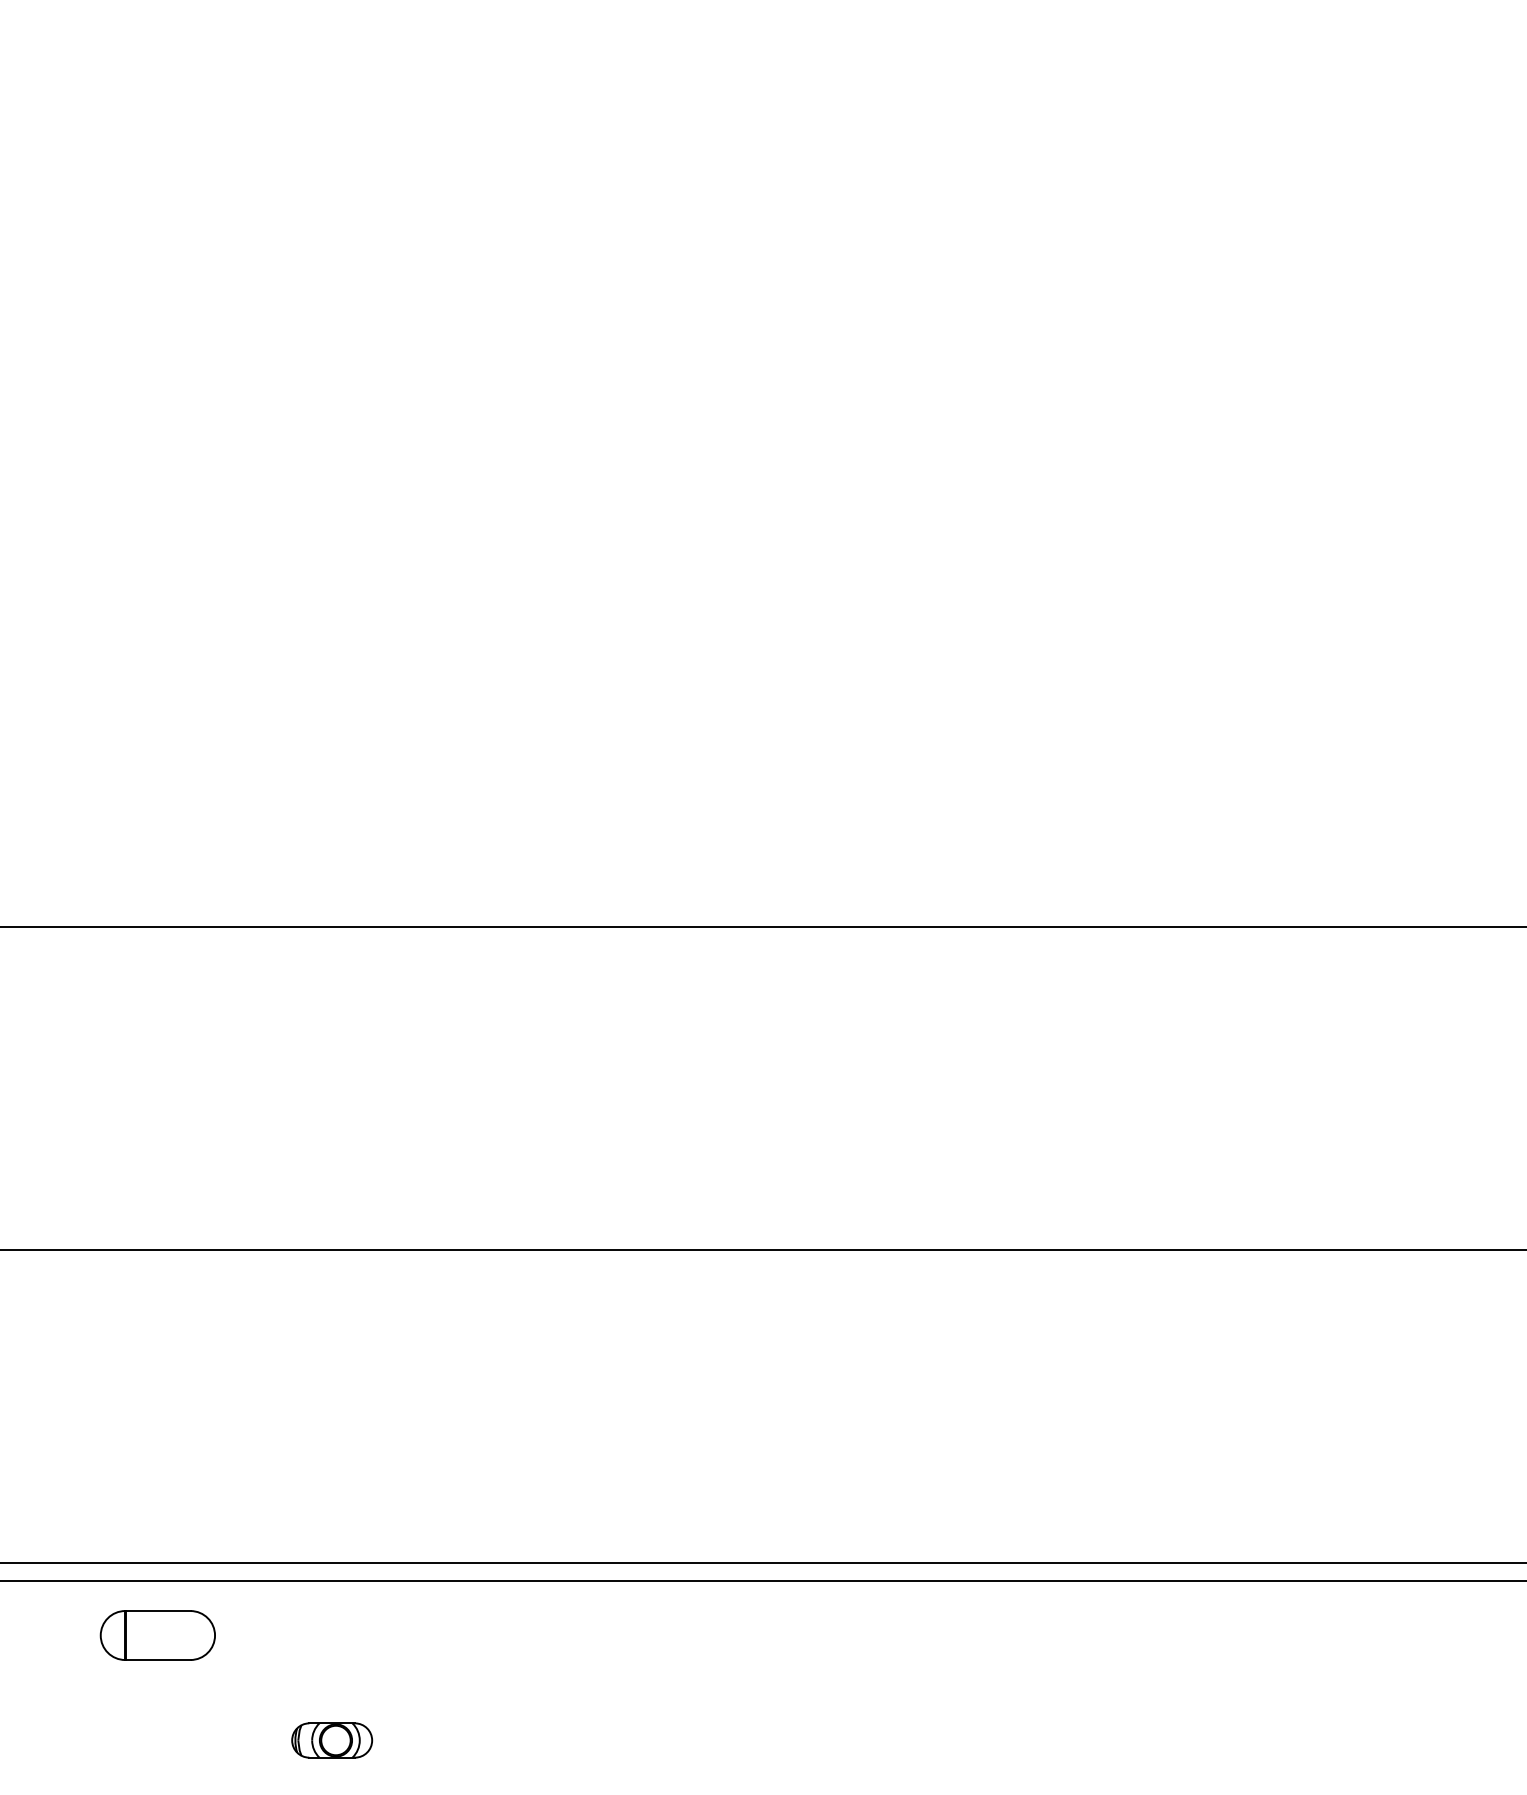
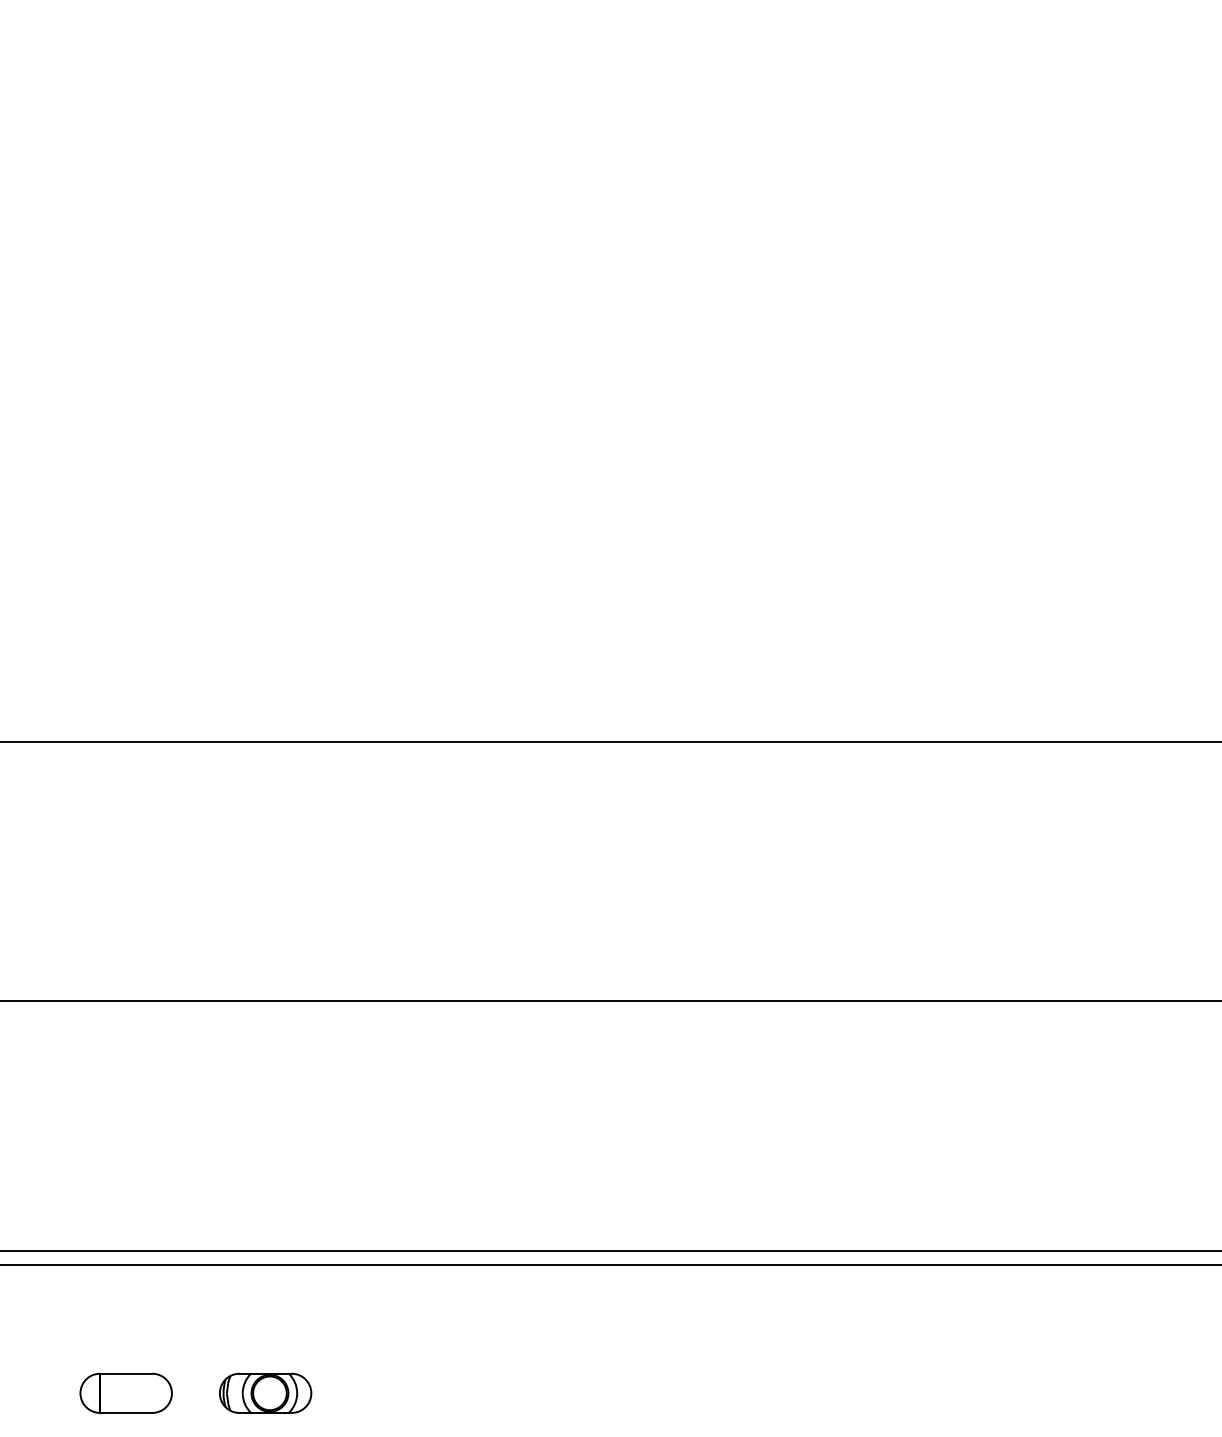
part: (157, 1635) -> (125, 1393), moved
part: (332, 1740) -> (265, 1393), size x1.43

